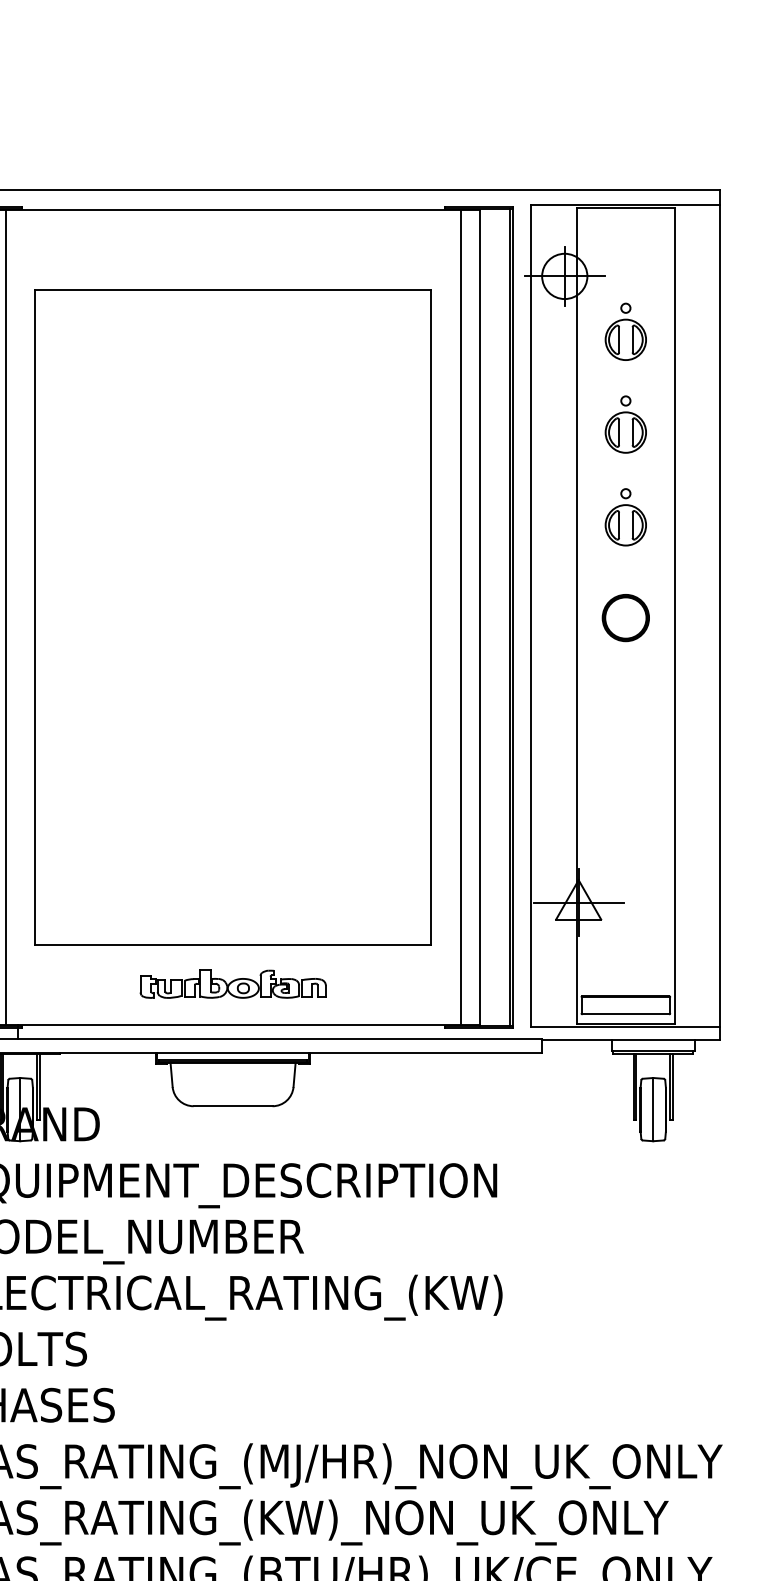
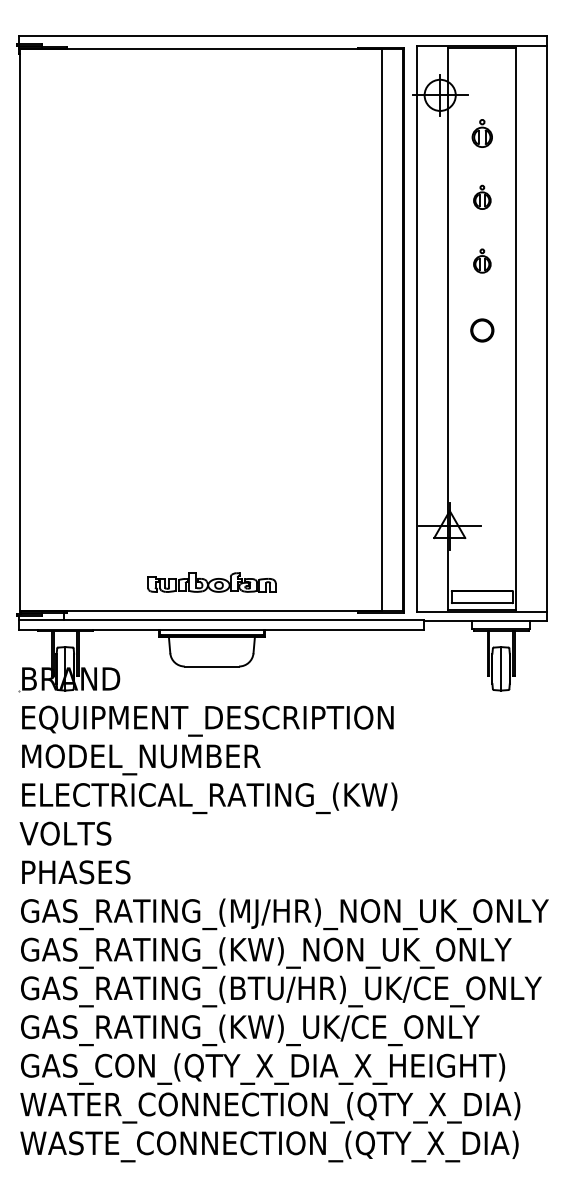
part: (626, 331) -> (482, 133), size x0.7
part: (626, 424) -> (482, 197), size x0.6
part: (626, 516) -> (482, 260), size x0.6
line: (5, 616) -> (55, 329), removed
part: (232, 616) -> (211, 329), removed
line: (460, 616) -> (368, 329), removed
part: (626, 618) -> (482, 330), size x0.7

